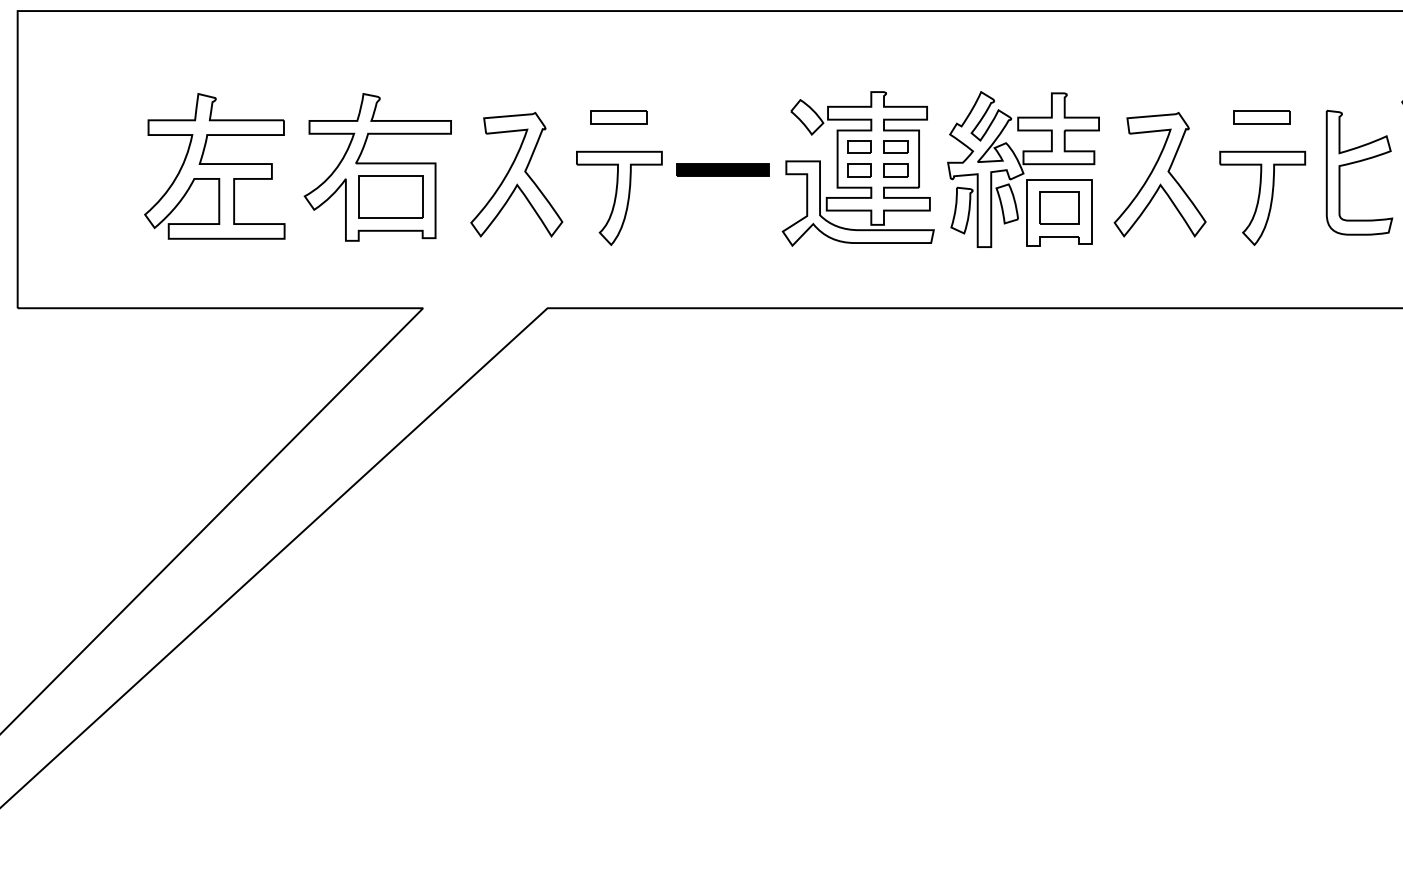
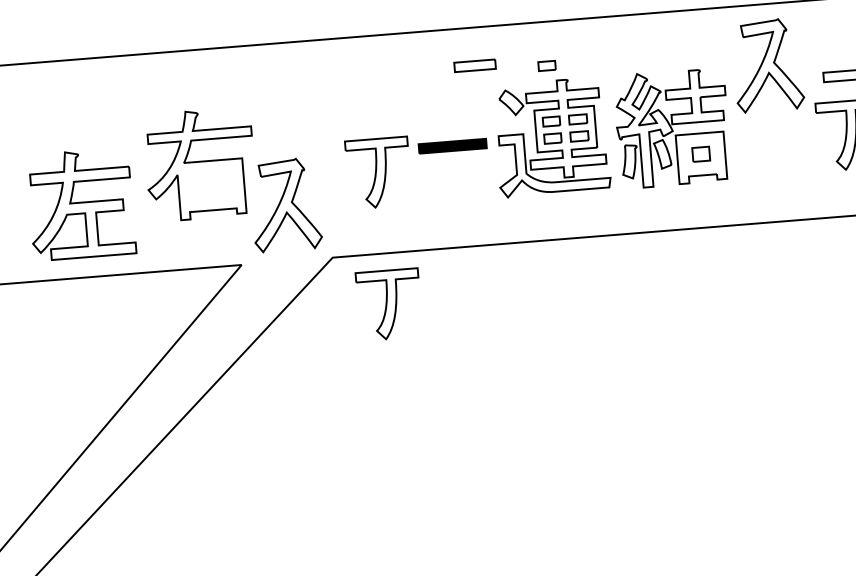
part: (859, 70) -> (546, 65), added
part: (618, 117) -> (474, 66), moved
part: (214, 166) -> (81, 204), moved
part: (516, 174) -> (285, 204), moved
part: (1159, 174) -> (767, 65), moved
part: (390, 196) -> (211, 185), removed
part: (1059, 207) -> (701, 153), size x0.6
part: (619, 377) -> (389, 304), added

